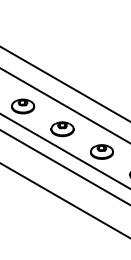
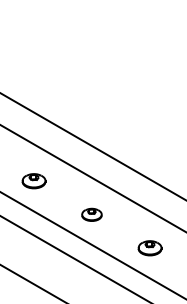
part: (23, 106) -> (34, 181), size x0.7
part: (62, 129) -> (91, 215), size x0.6
part: (101, 151) -> (149, 247), size x0.7

